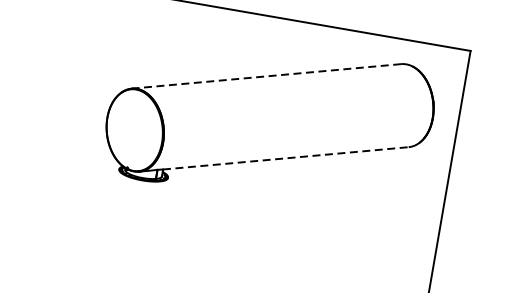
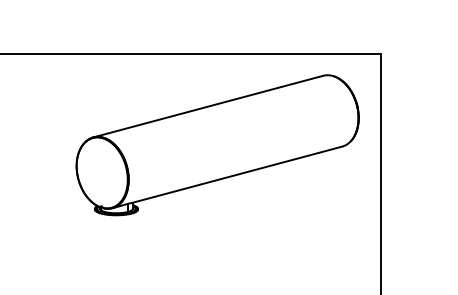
line: (266, 76) -> (208, 106), dashed -> solid
line: (286, 158) -> (237, 174), dashed -> solid

